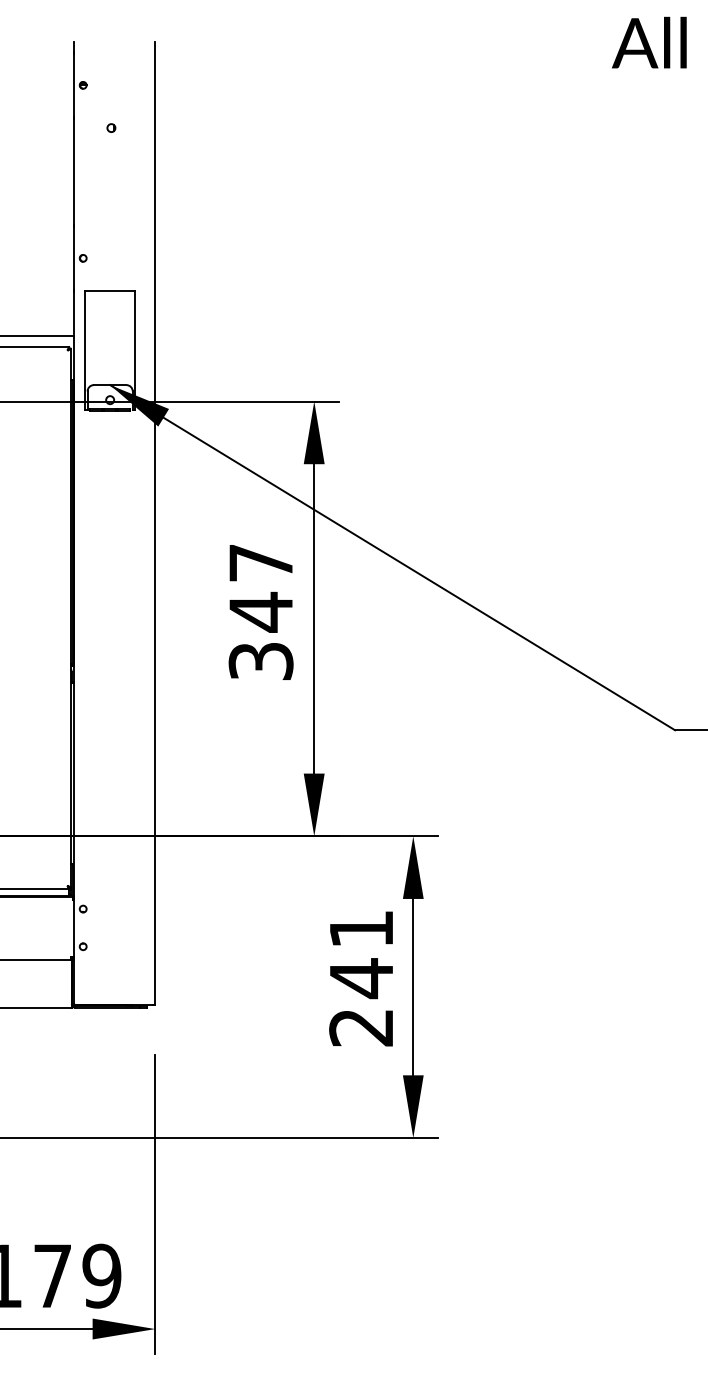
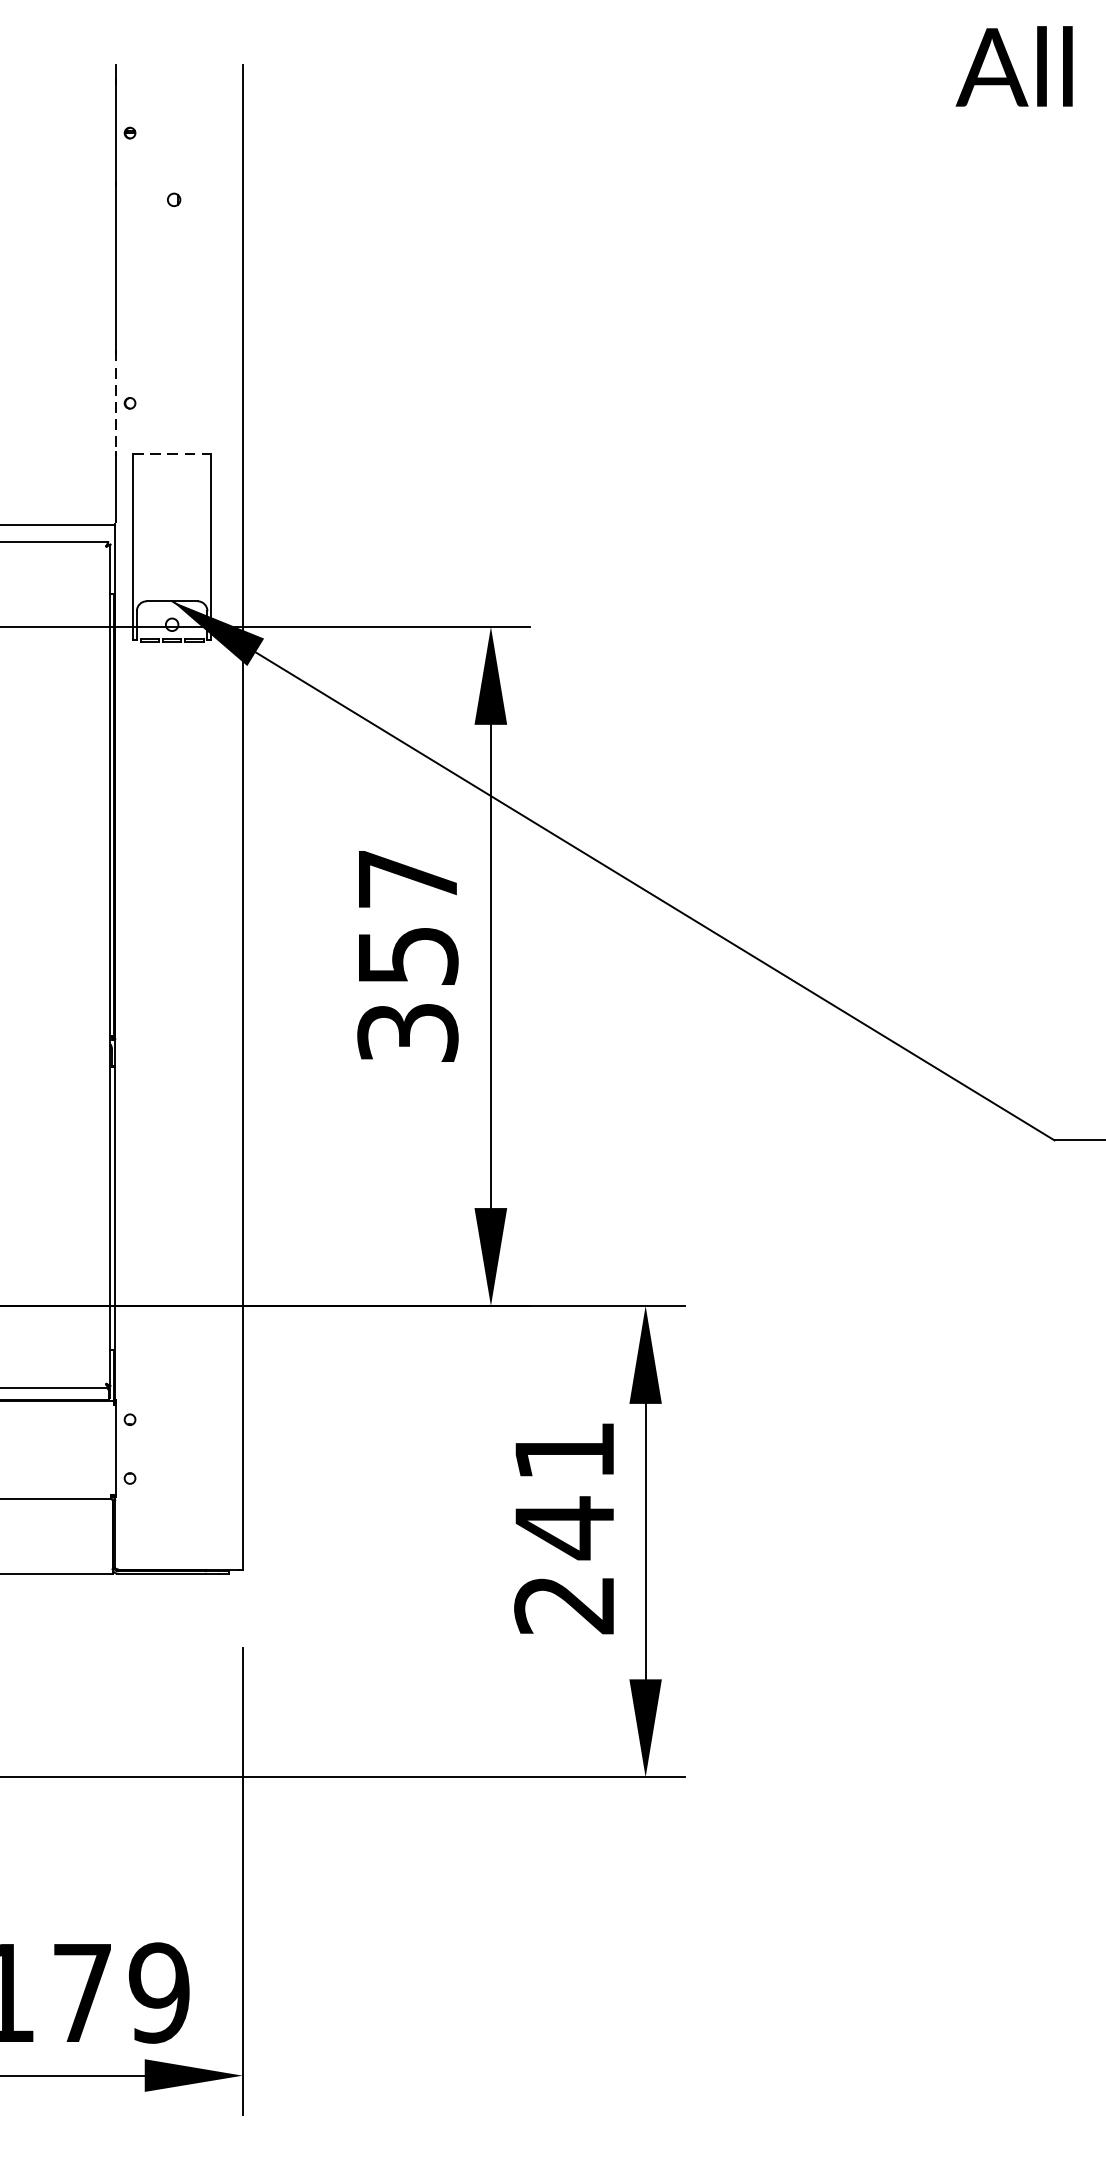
line: (74, 258) -> (116, 403), solid -> dashed
line: (110, 291) -> (172, 455), solid -> dashed
text: (261, 611) -> (408, 954), 347 -> 357

